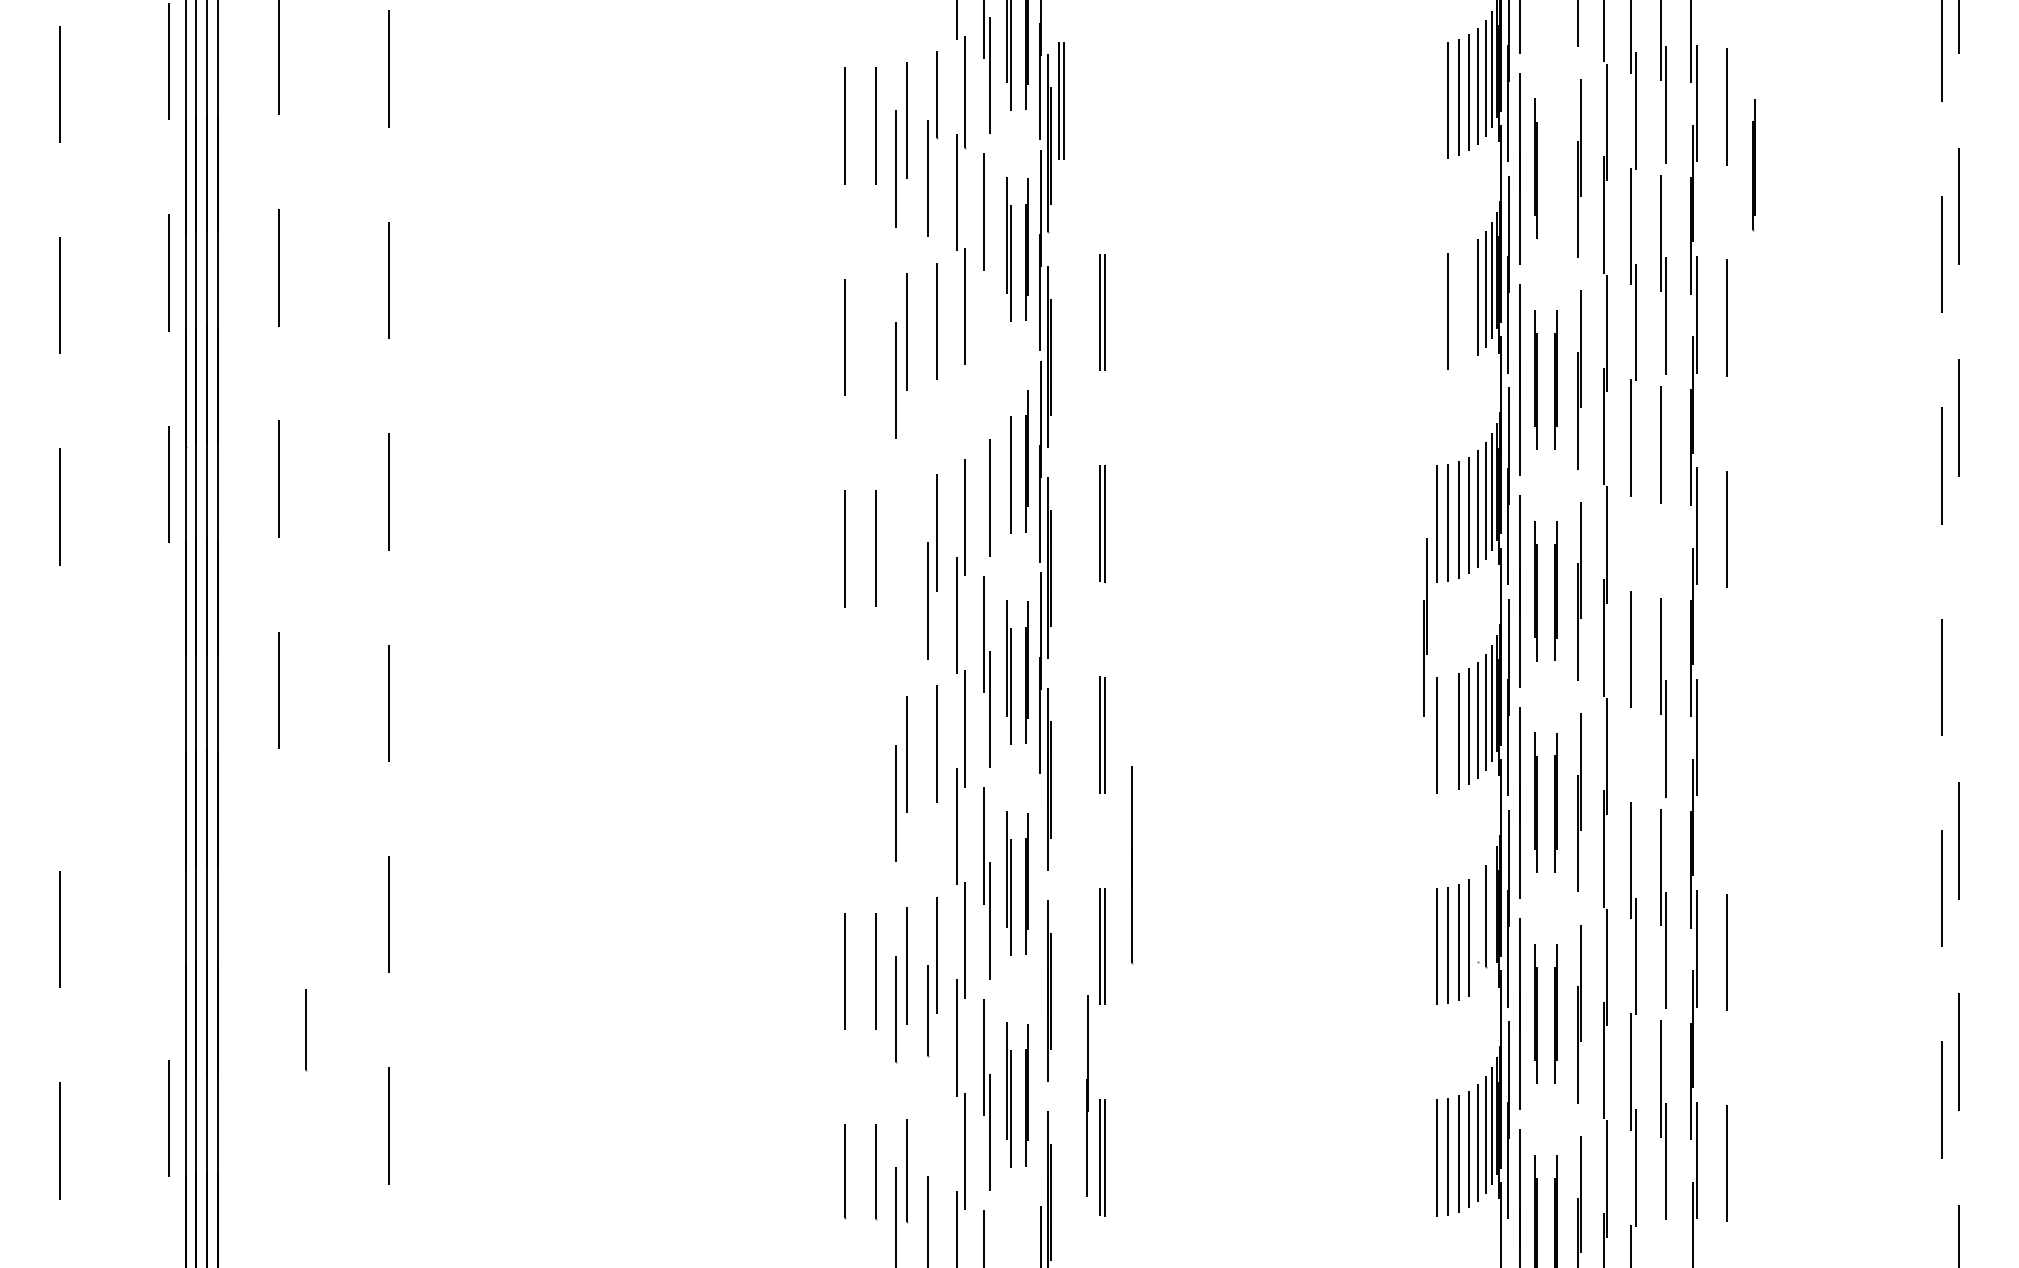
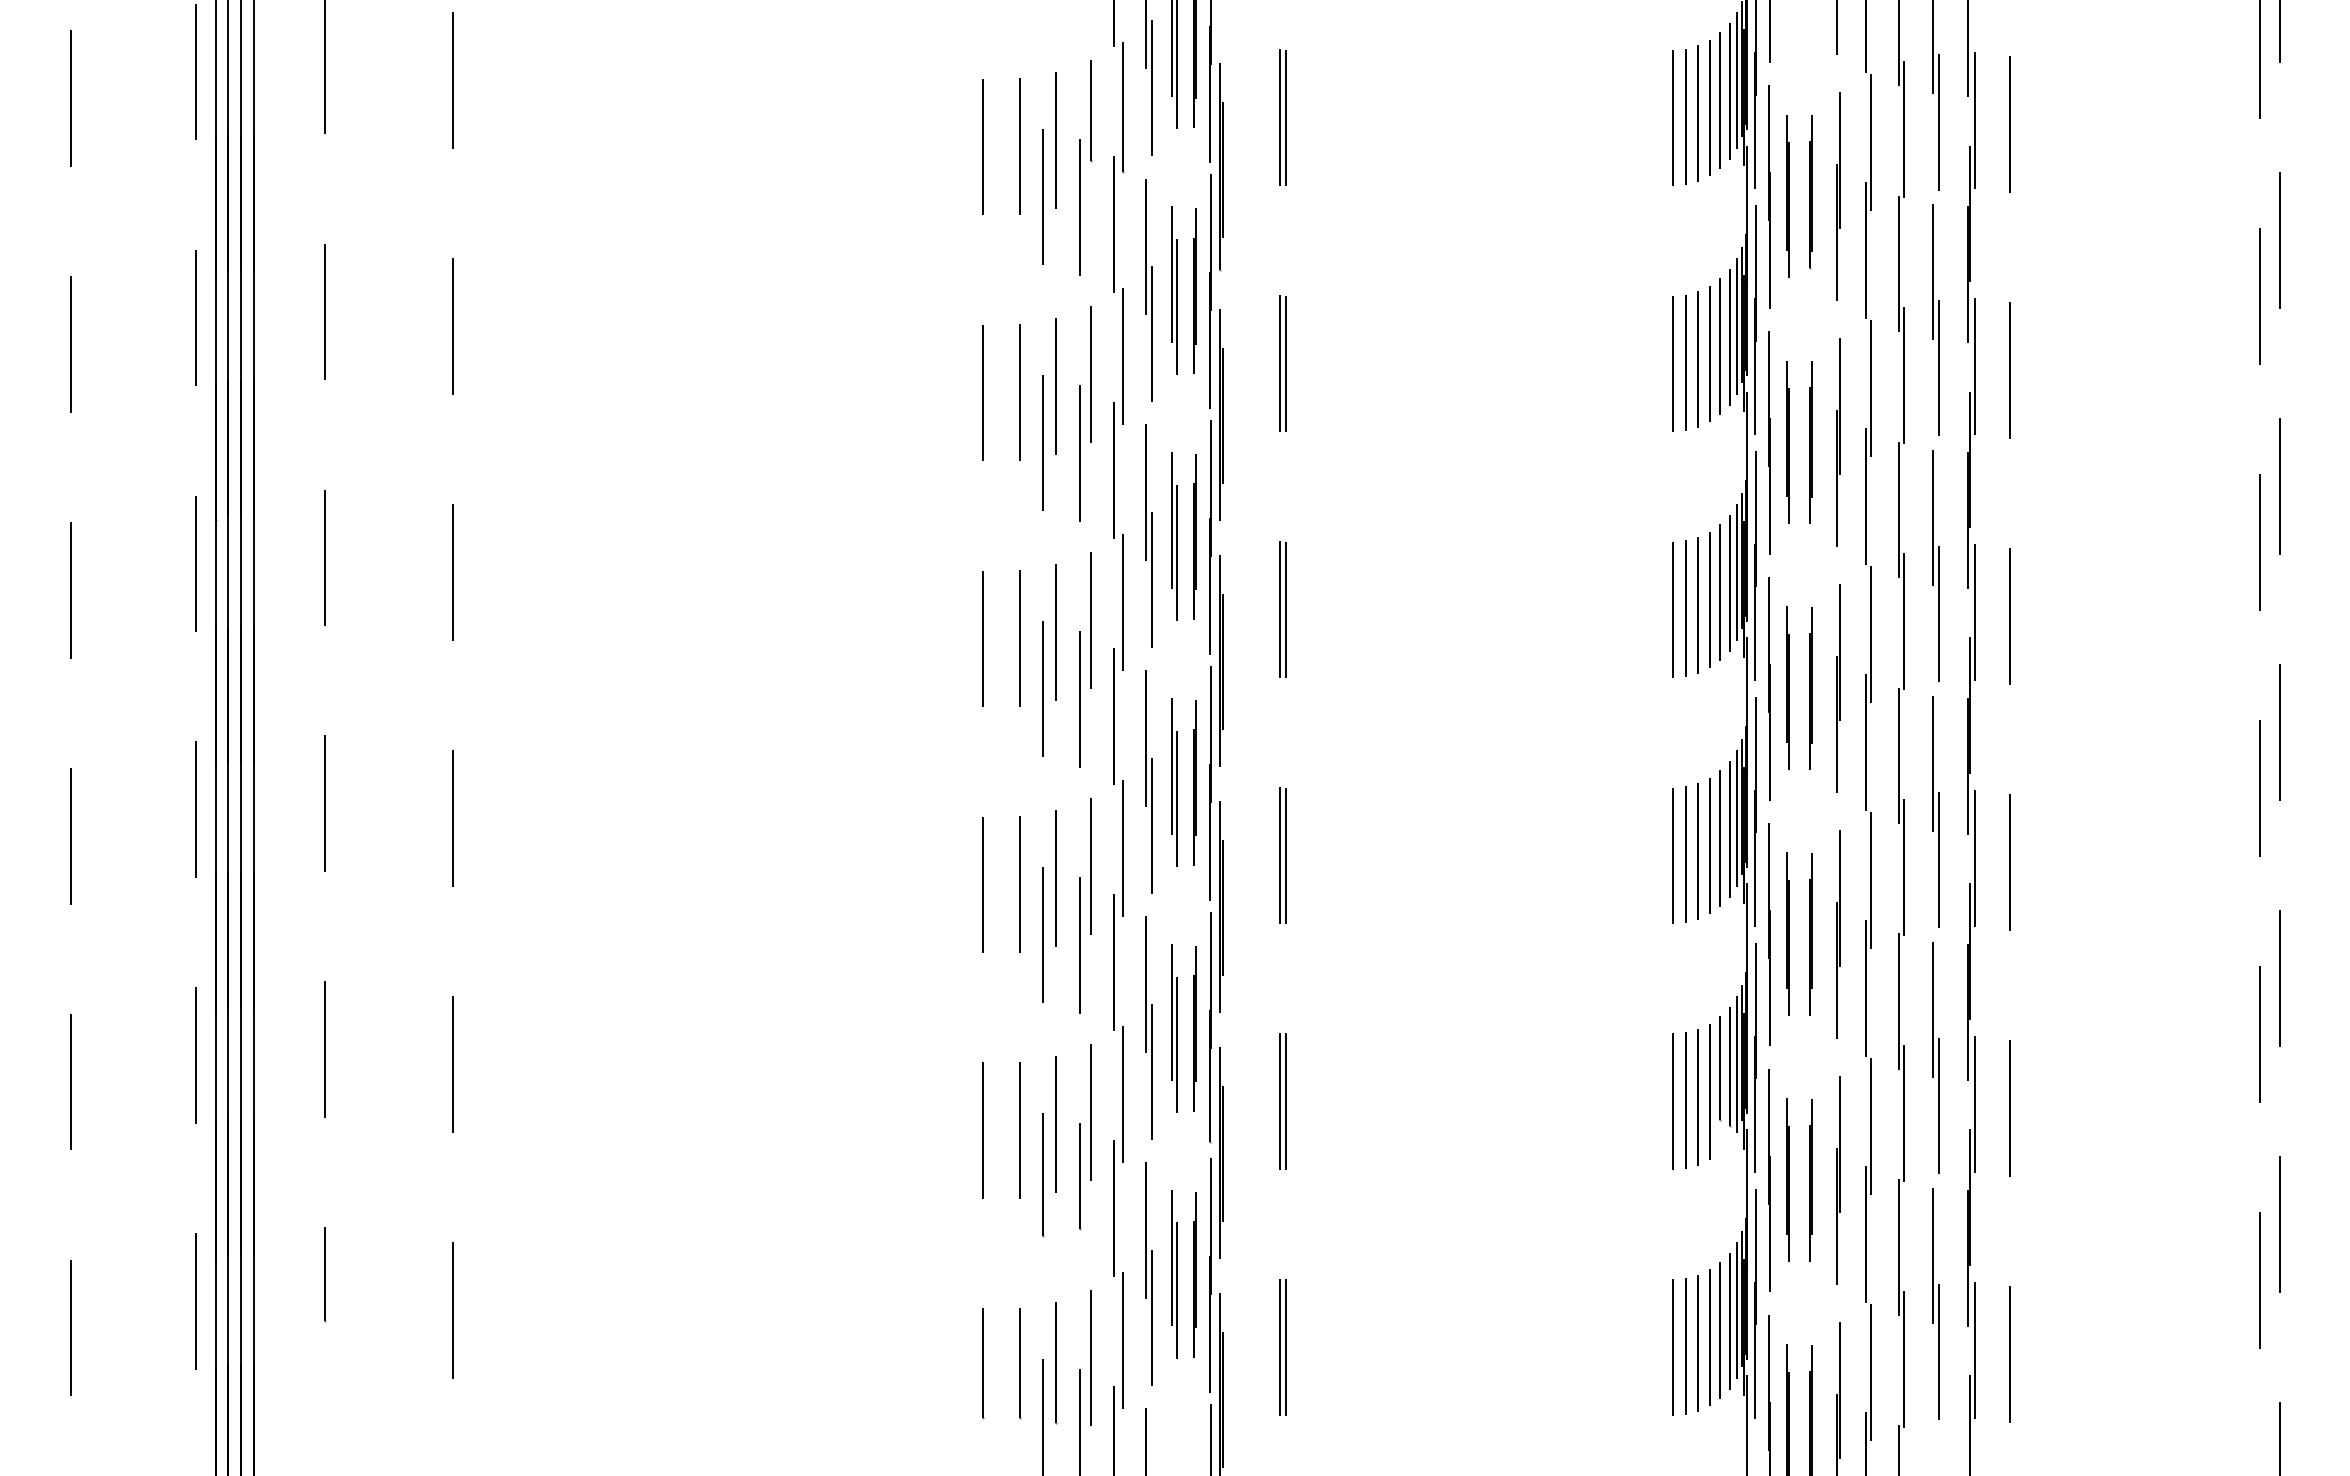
part: (1061, 100) -> (1282, 117), moved
line: (1437, 100) -> (1672, 117), added
line: (1753, 165) -> (1810, 192), moved
line: (989, 286) -> (1151, 333), added
line: (1468, 303) -> (1709, 353), added
line: (1458, 308) -> (1697, 359), added
line: (1437, 312) -> (1672, 363), added
line: (875, 337) -> (1019, 392), added
line: (928, 389) -> (1080, 453), added
line: (956, 404) -> (1113, 470), added
line: (984, 423) -> (1145, 492), added
line: (1007, 446) -> (1172, 519), added
line: (1665, 527) -> (1938, 613), added
line: (1635, 533) -> (1903, 621), added
line: (907, 542) -> (1056, 631), added
line: (896, 591) -> (1043, 688), added
part: (1425, 627) -> (1659, 730), removed
line: (1958, 629) -> (2279, 732), added
line: (167, 695) -> (195, 809), added
line: (60, 717) -> (70, 835), added
line: (1448, 734) -> (1685, 854), added
line: (1726, 740) -> (2009, 862), added
line: (1635, 745) -> (1903, 867), added
line: (844, 759) -> (983, 884), added
line: (876, 759) -> (1020, 884), added
line: (928, 812) -> (1080, 945), added
part: (1131, 864) -> (1210, 1027), moved
line: (279, 901) -> (325, 1049), added
line: (168, 906) -> (196, 1055), added
line: (1491, 914) -> (1736, 1064), added
line: (1478, 917) -> (1720, 1067), added
line: (306, 1029) -> (325, 1274), moved
line: (1087, 1095) -> (1210, 1275), moved
line: (936, 1166) -> (1090, 1357), added

